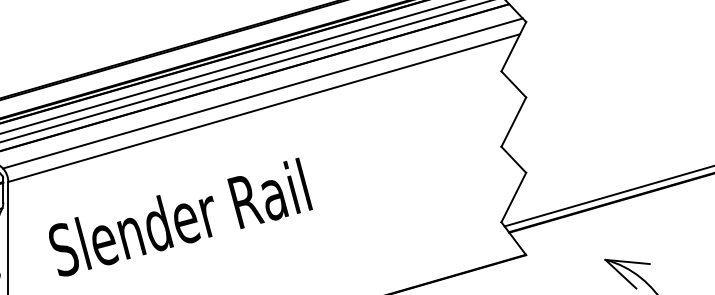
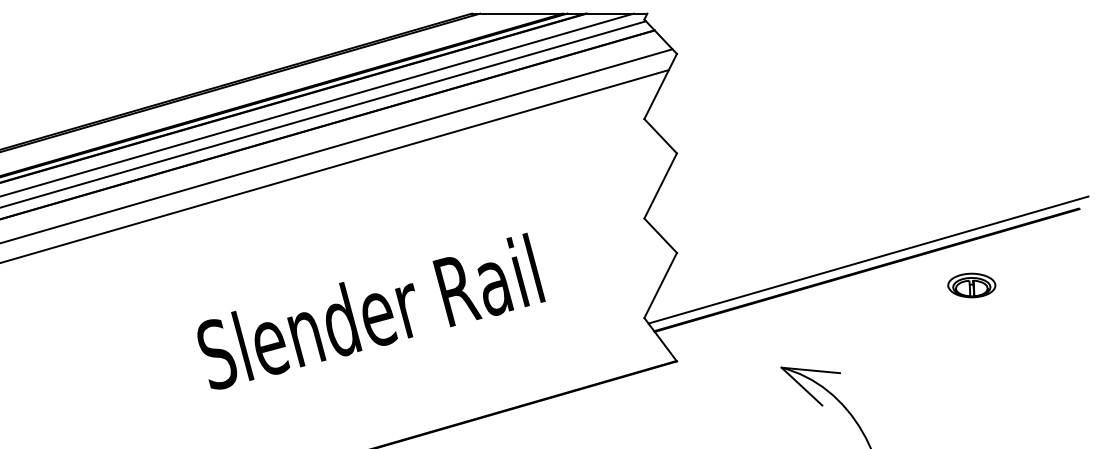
text: (180, 216) -> (371, 310), moved

